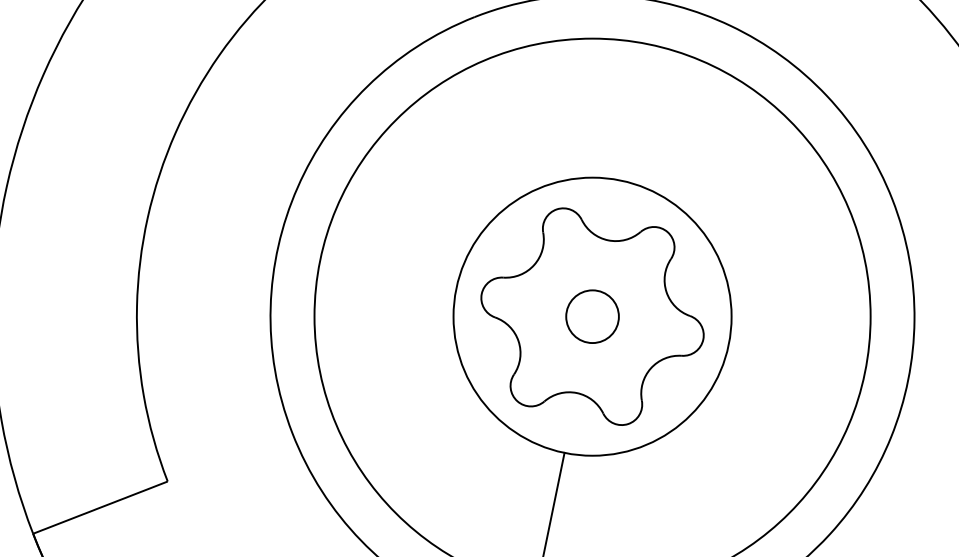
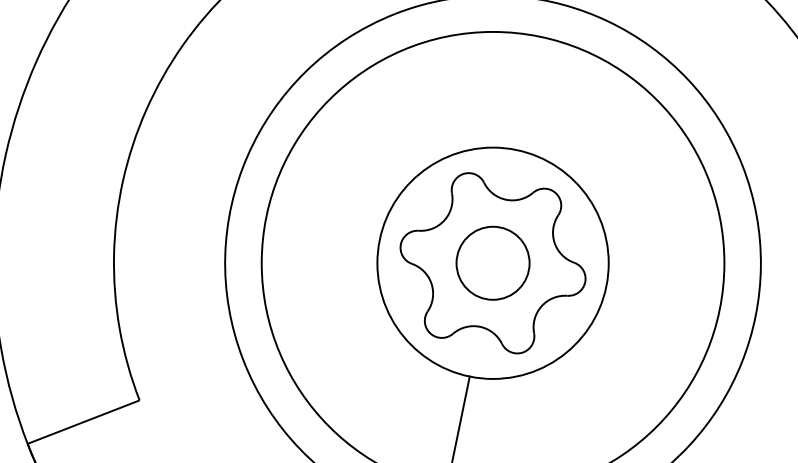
circle: (591, 315) -> (492, 262), size x1.67

